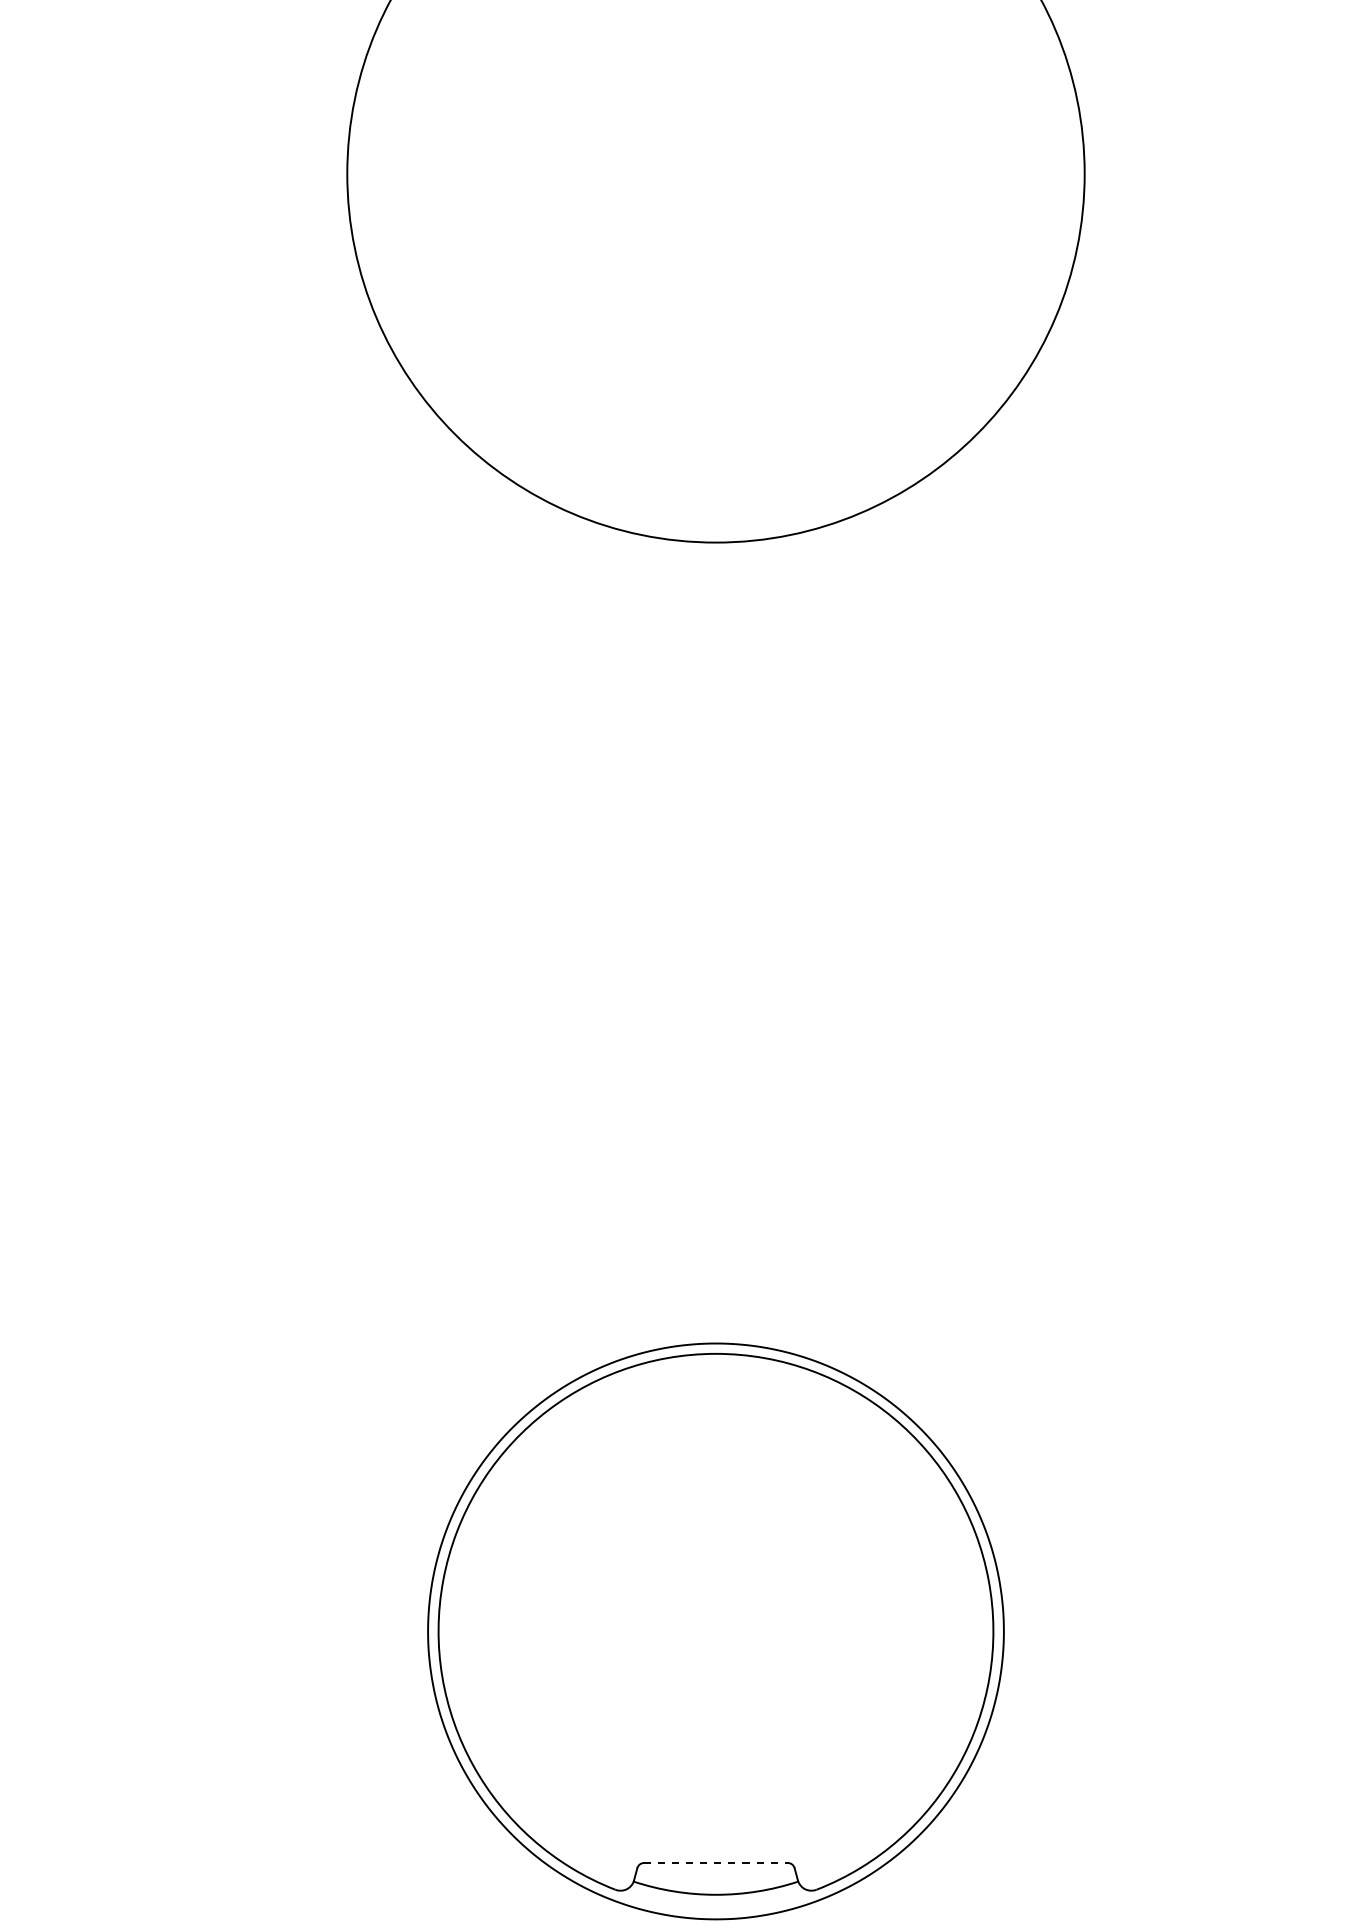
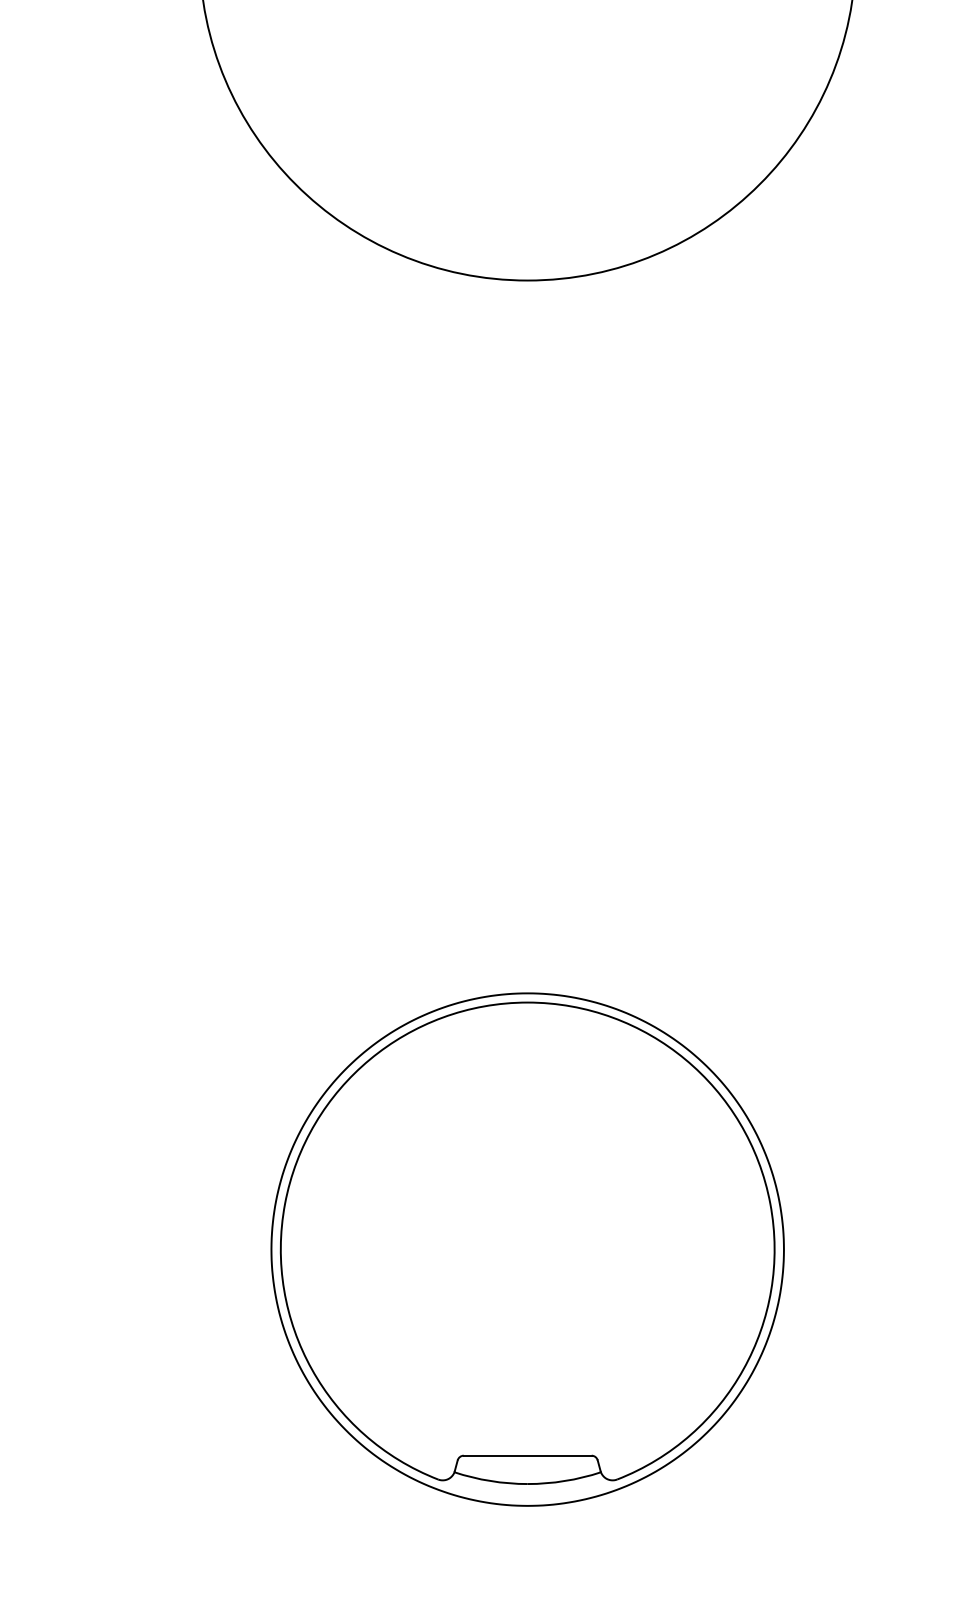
line: (715, 1863) -> (527, 1456), dashed -> solid

